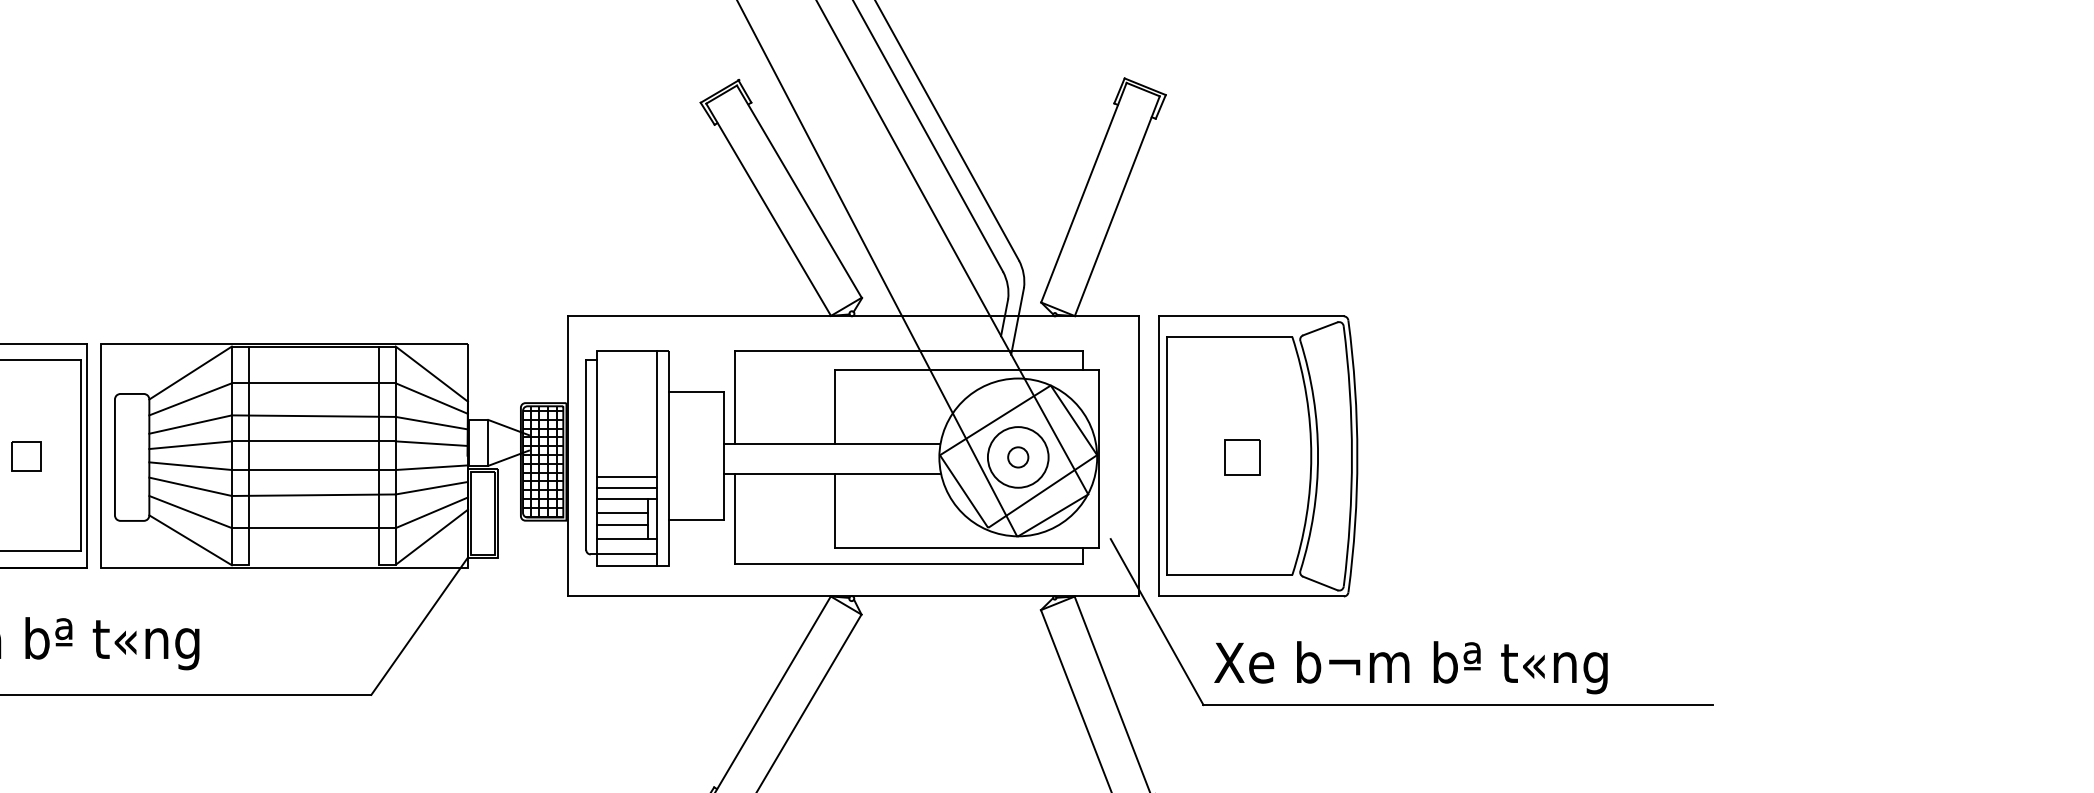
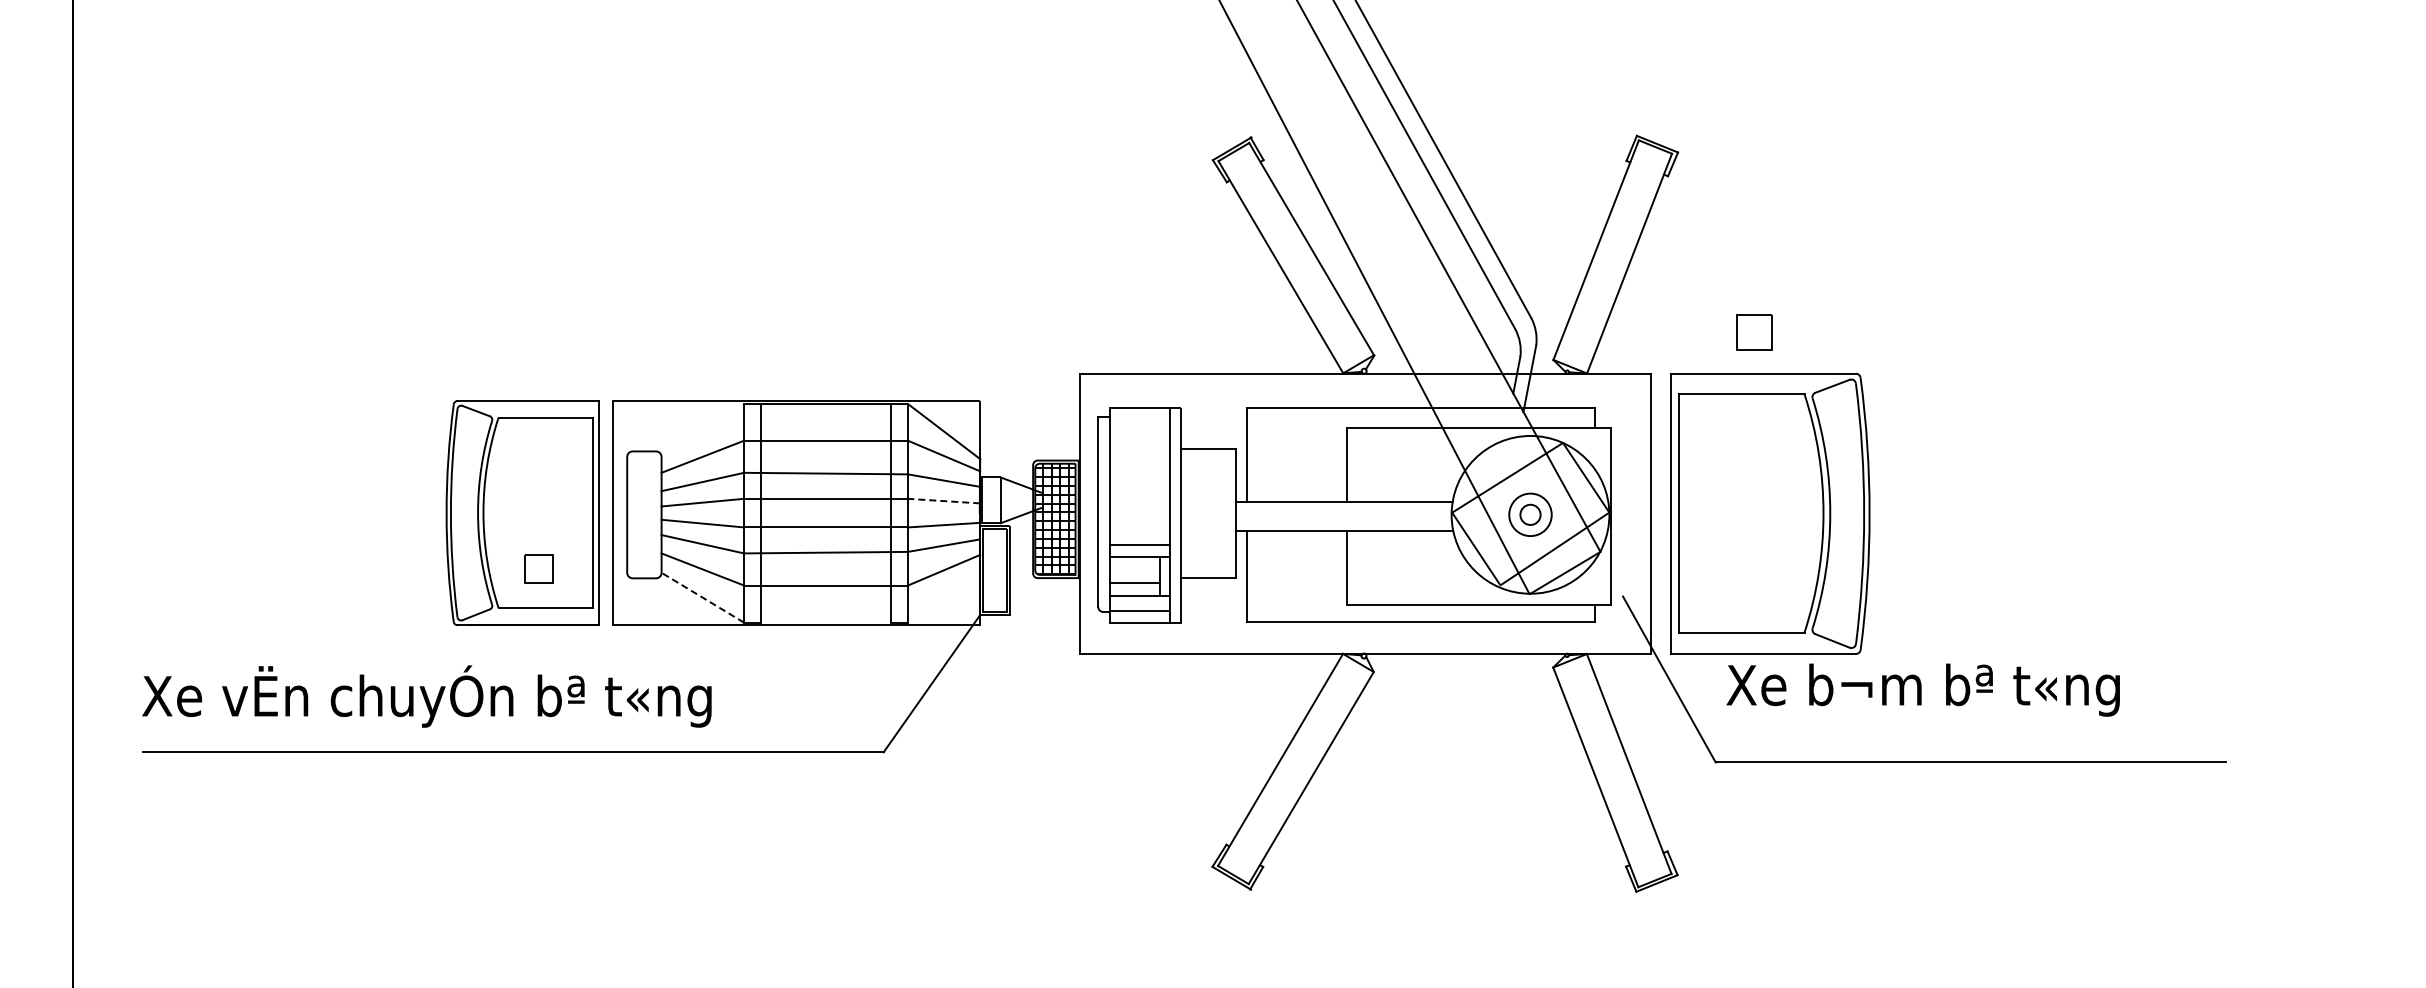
line: (190, 373) -> (702, 430), removed
line: (431, 444) -> (943, 501), solid -> dashed
part: (26, 456) -> (538, 568), moved
circle: (1018, 457) -> (1530, 514), size x0.7
part: (1242, 457) -> (1754, 332), moved
line: (627, 477) -> (1139, 534), removed
line: (622, 512) -> (1134, 569), removed
line: (432, 537) -> (944, 594), removed
line: (190, 540) -> (702, 597), solid -> dashed
text: (1410, 667) -> (1922, 689), moved

